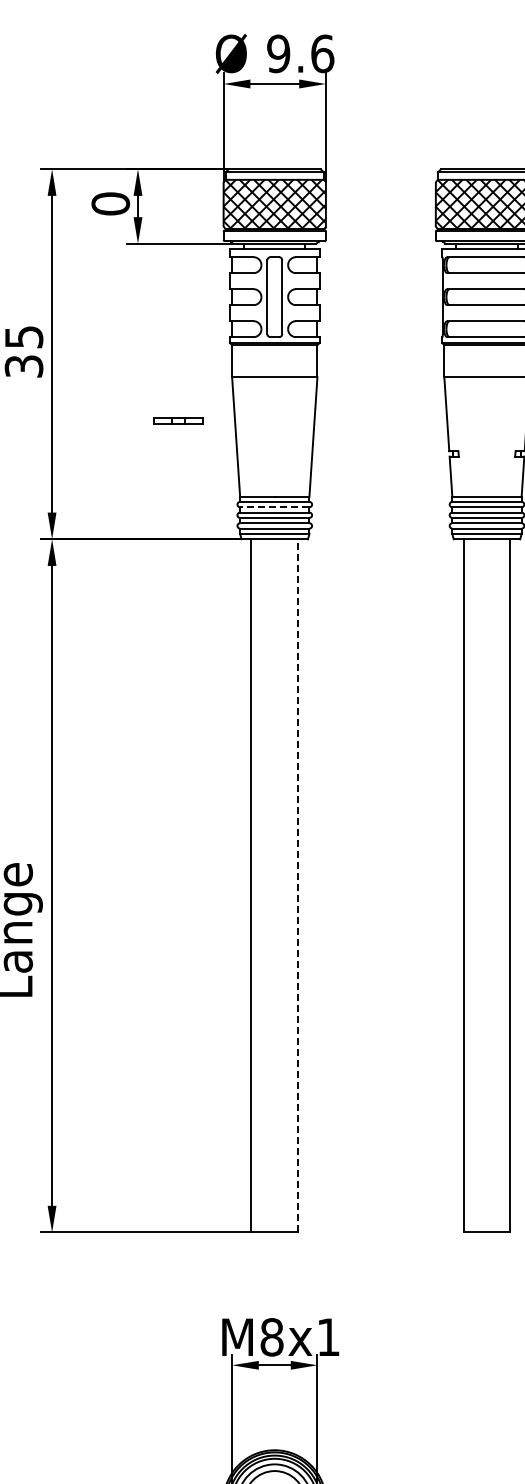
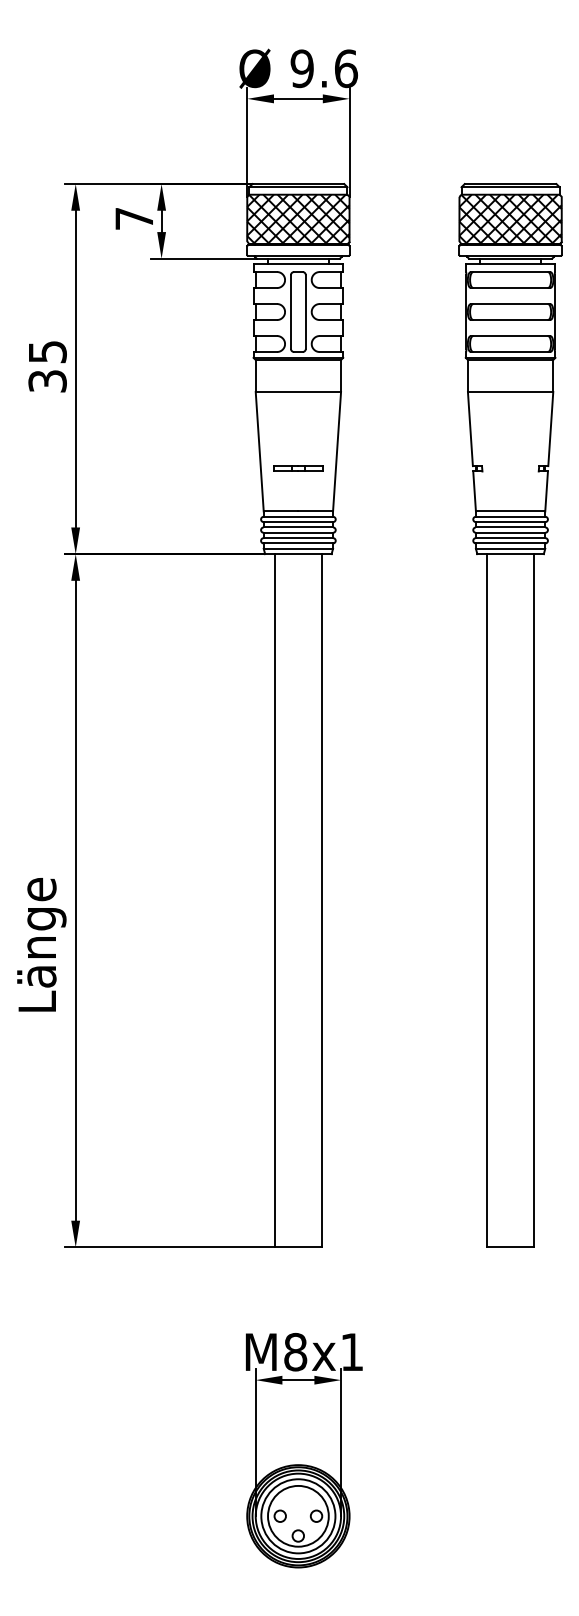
text: (110, 203) -> (134, 218), 0 -> 7
part: (178, 420) -> (298, 468), moved
line: (274, 507) -> (298, 522), dashed -> solid
line: (297, 885) -> (321, 900), dashed -> solid

